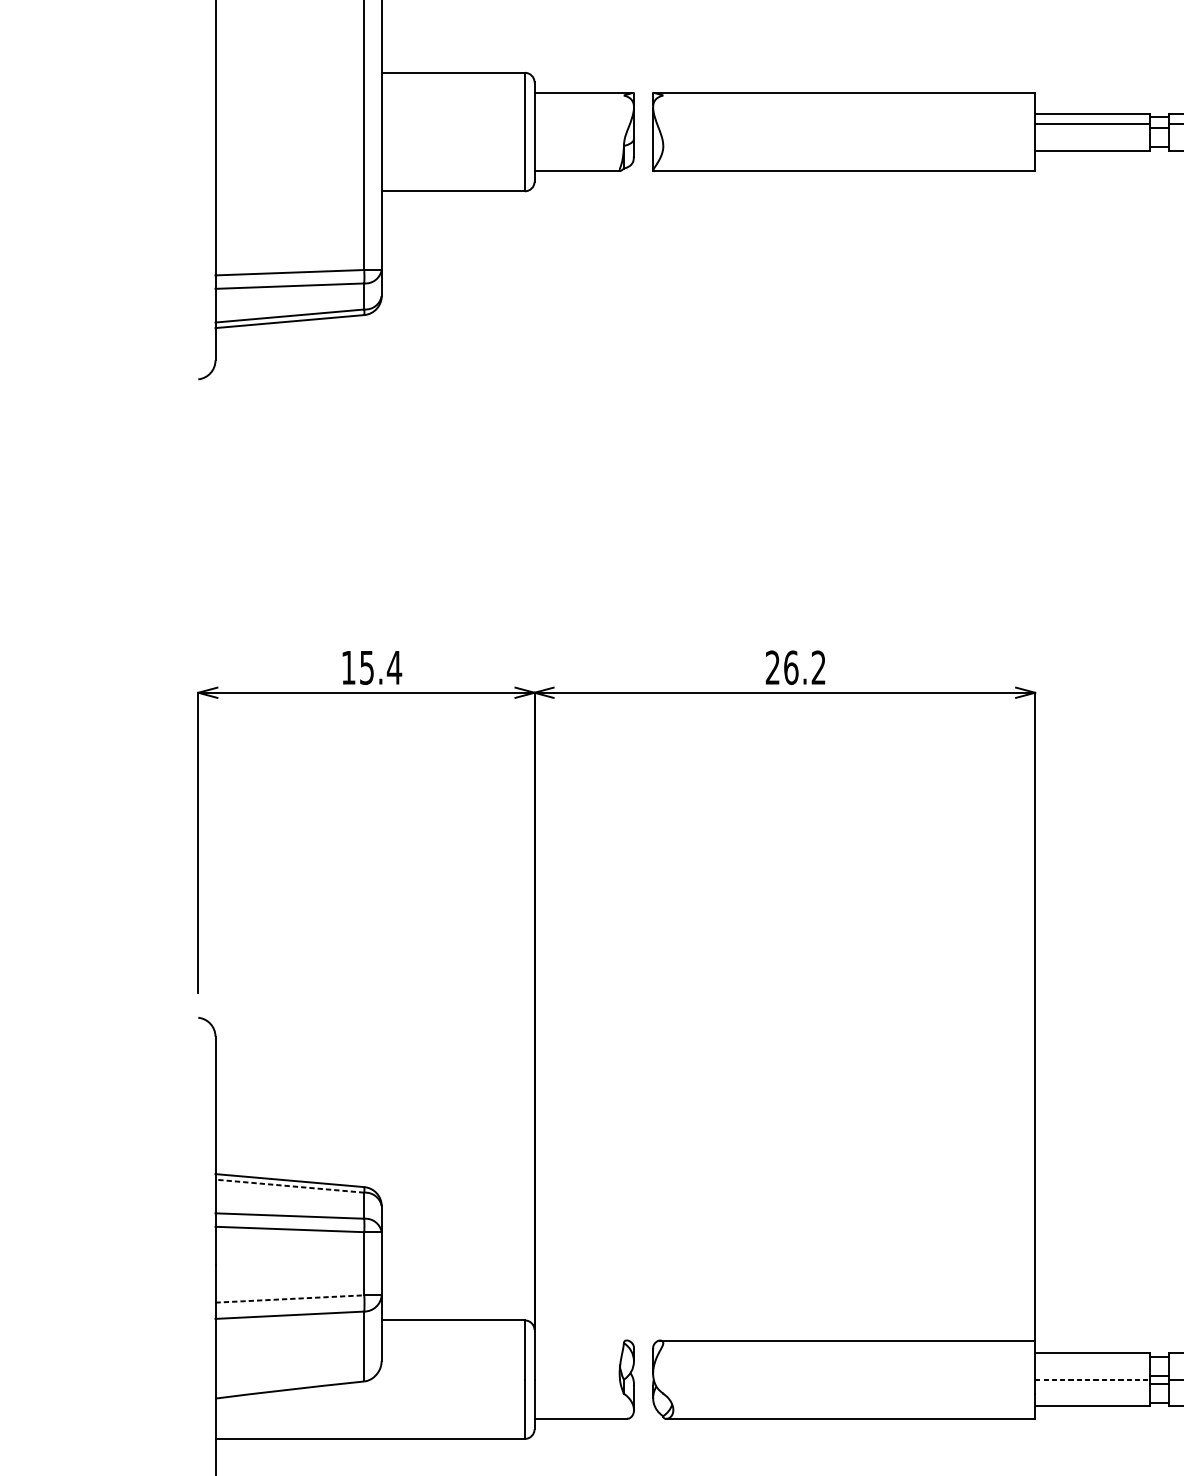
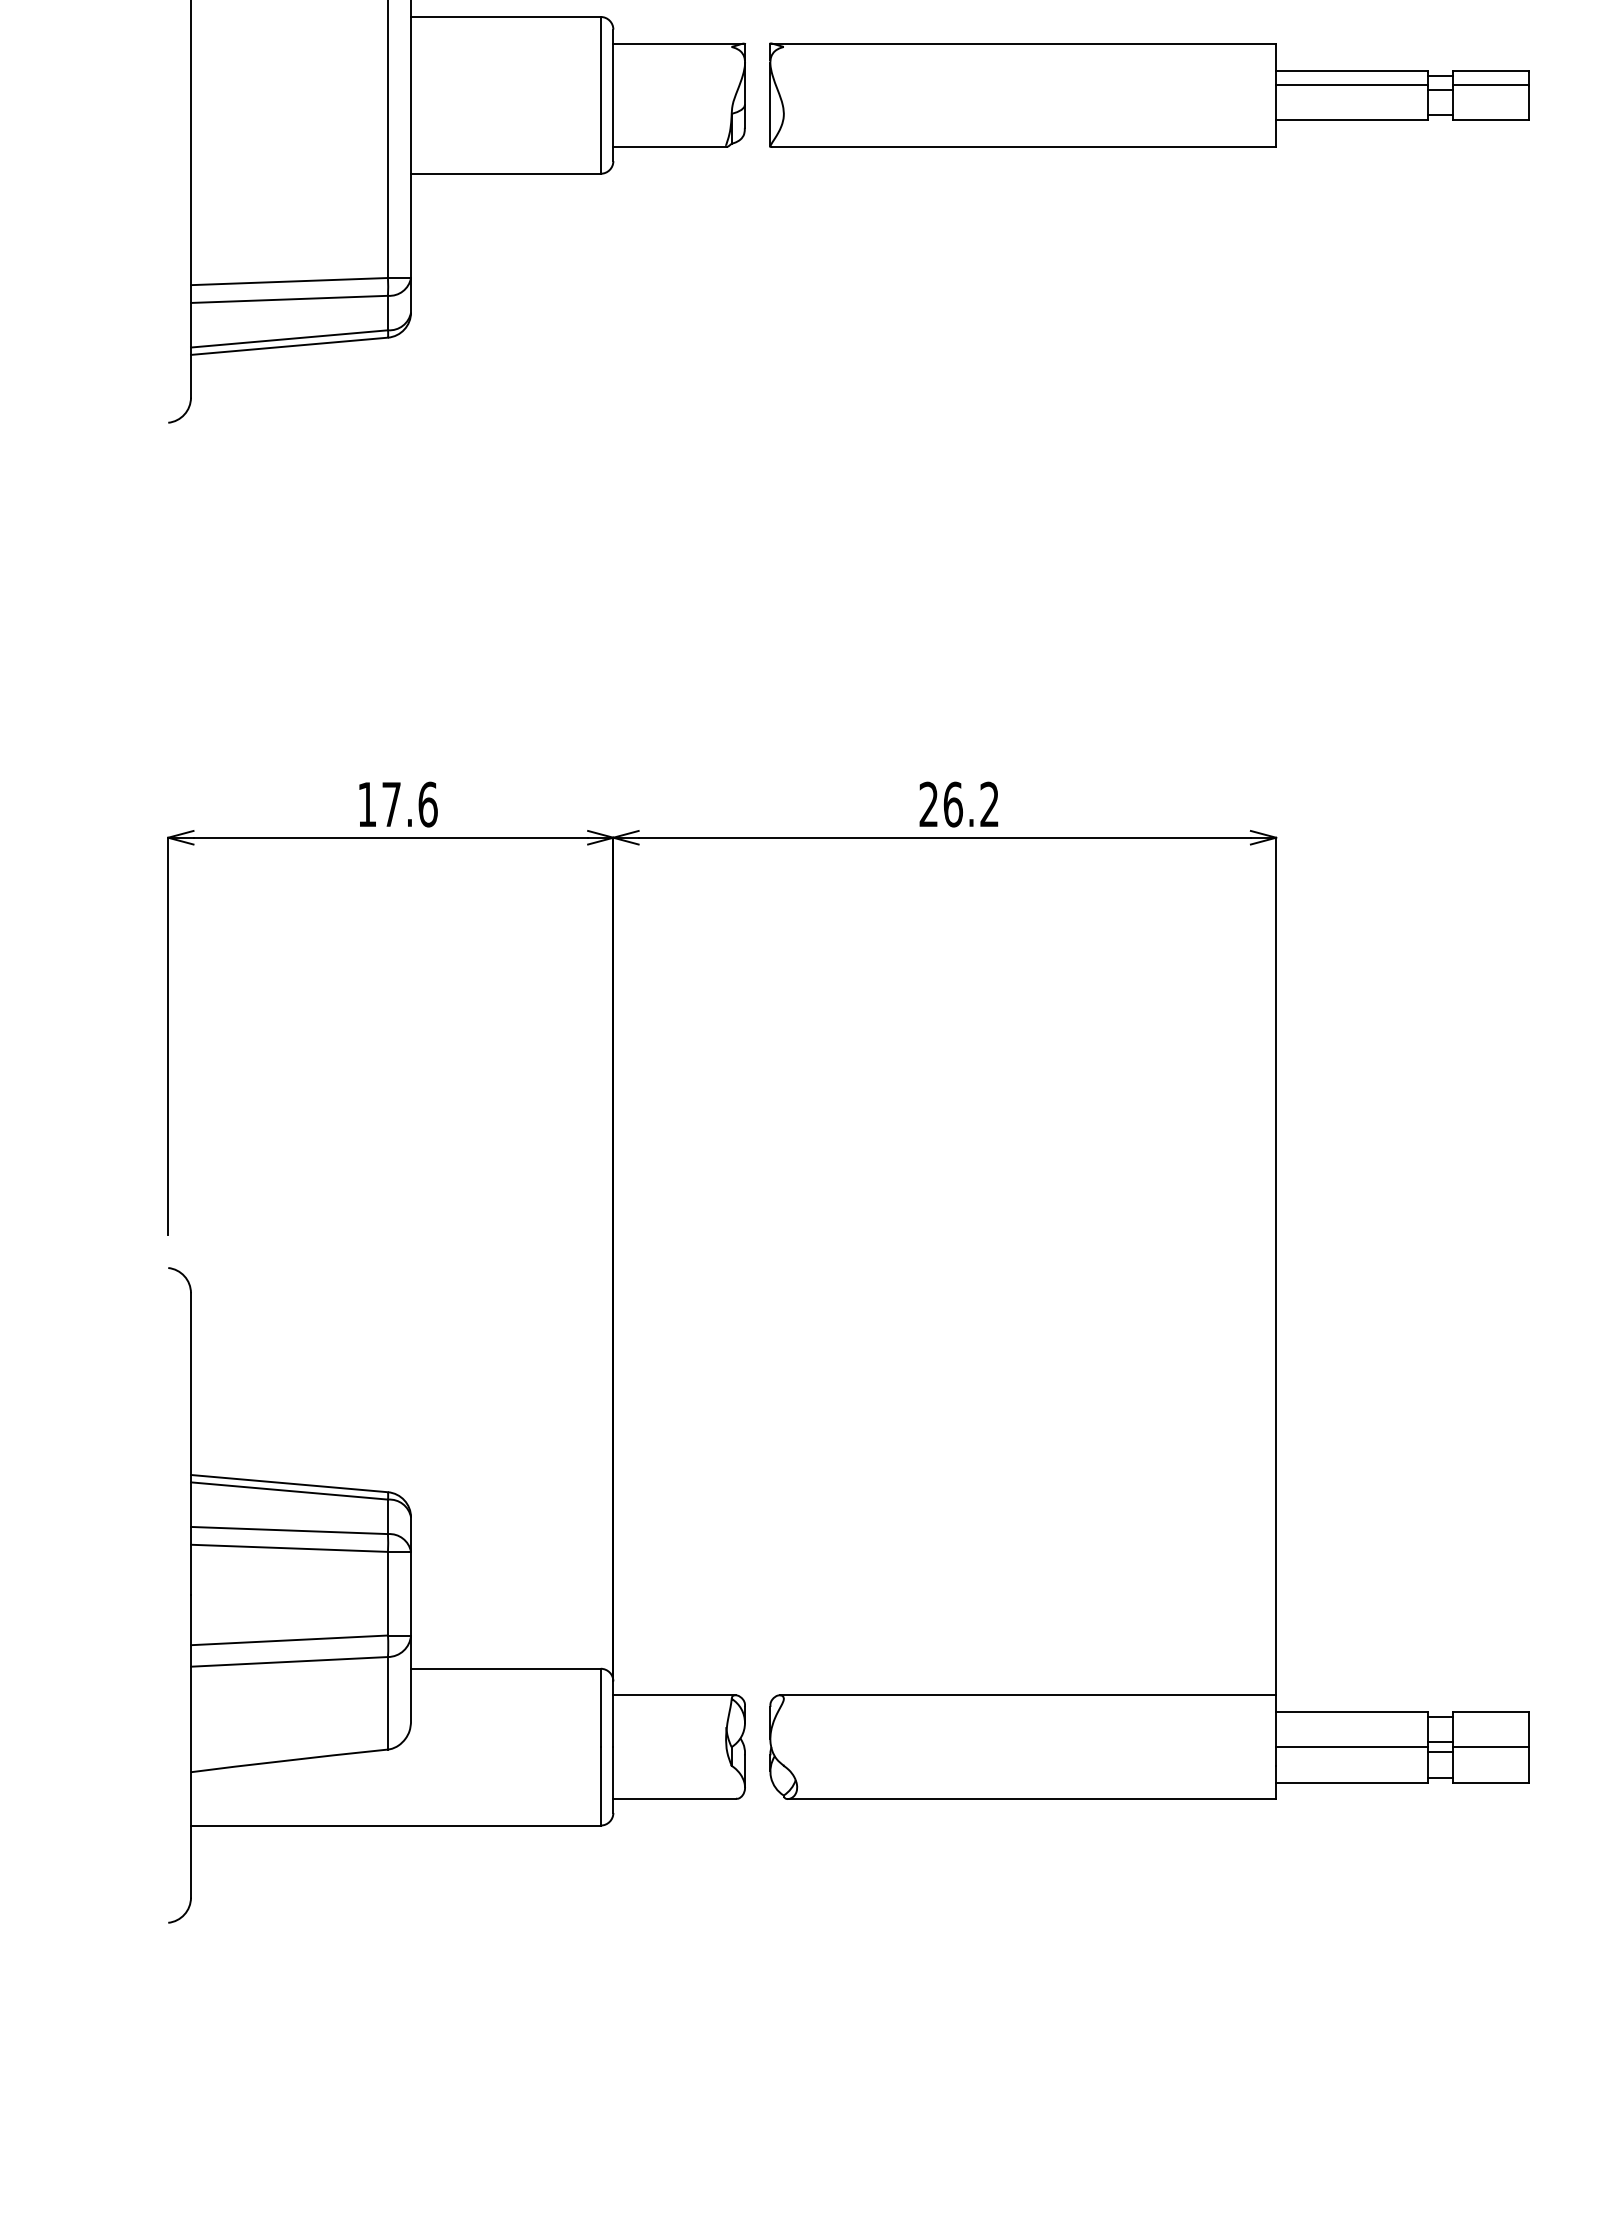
text: (381, 667) -> (410, 804), 15.4 -> 17.6
line: (289, 1185) -> (289, 1490), dashed -> solid
line: (289, 1299) -> (289, 1640), dashed -> solid
line: (580, 1340) -> (674, 1695), added
line: (1092, 1379) -> (1352, 1747), dashed -> solid

